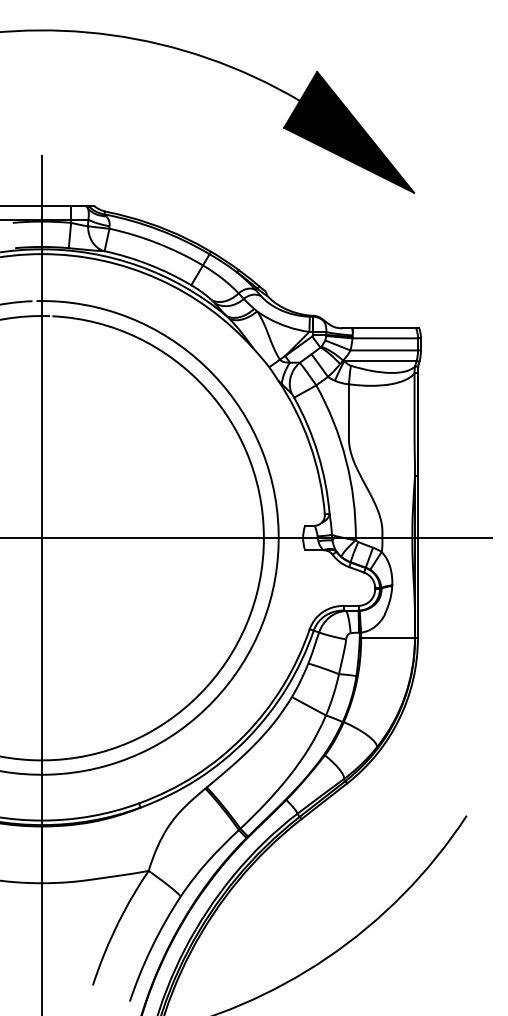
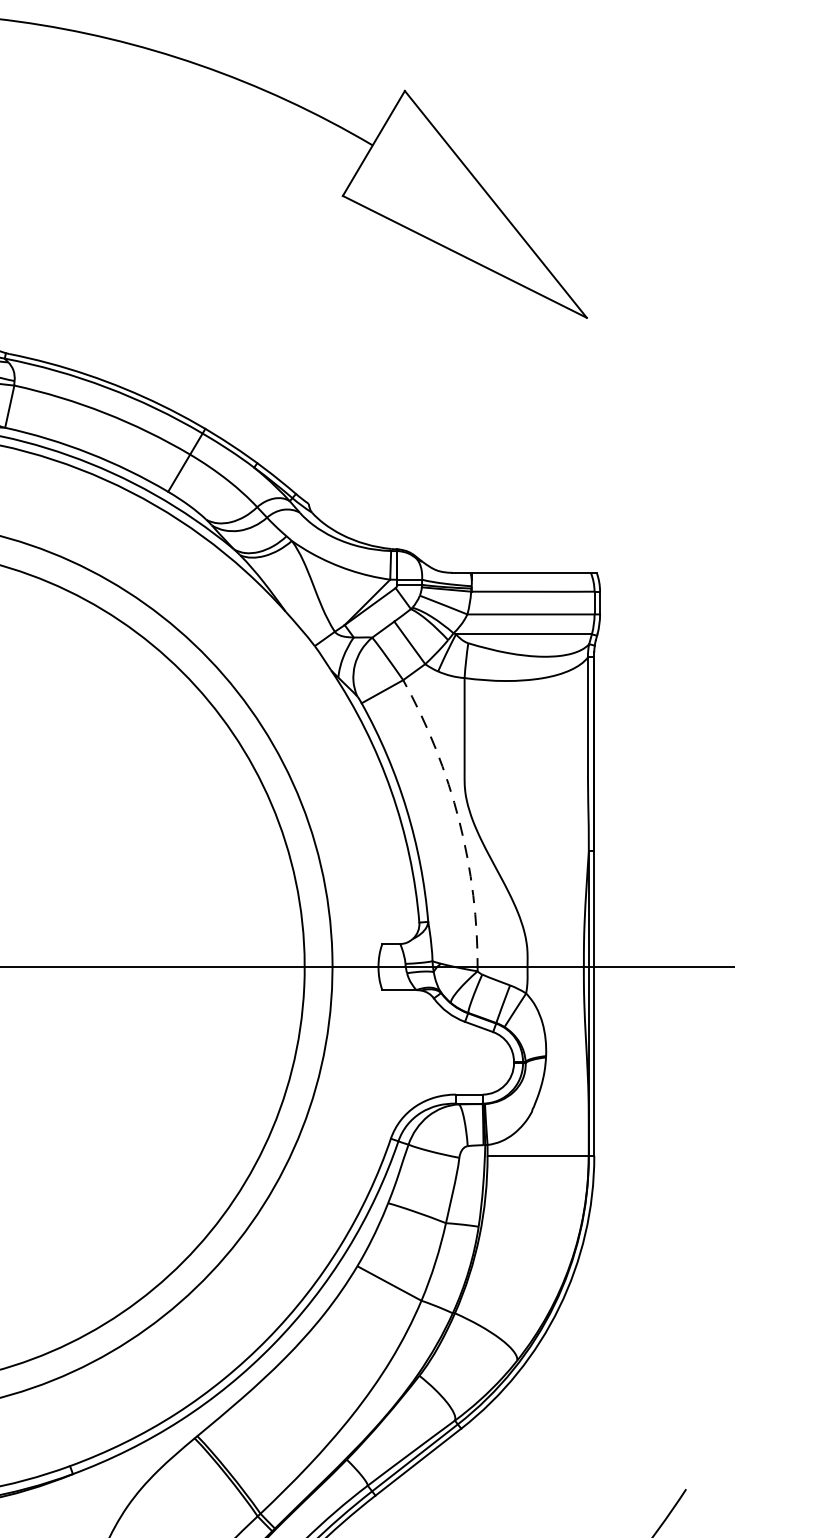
fill: (348, 132) -> (463, 204), removed
arc: (346, 460) -> (460, 821), solid -> dashed

